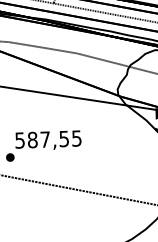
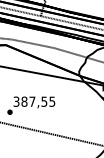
text: (19, 138) -> (16, 100), 587,55 -> 387,55

